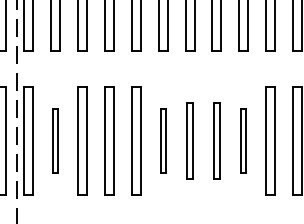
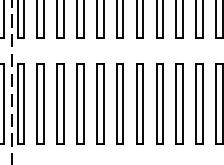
part: (55, 140) -> (40, 103), size x1.67
part: (163, 140) -> (120, 103), size x1.67
part: (190, 140) -> (140, 103), size x1.43
part: (216, 140) -> (159, 103), size x1.43
part: (243, 140) -> (179, 103), size x1.67

